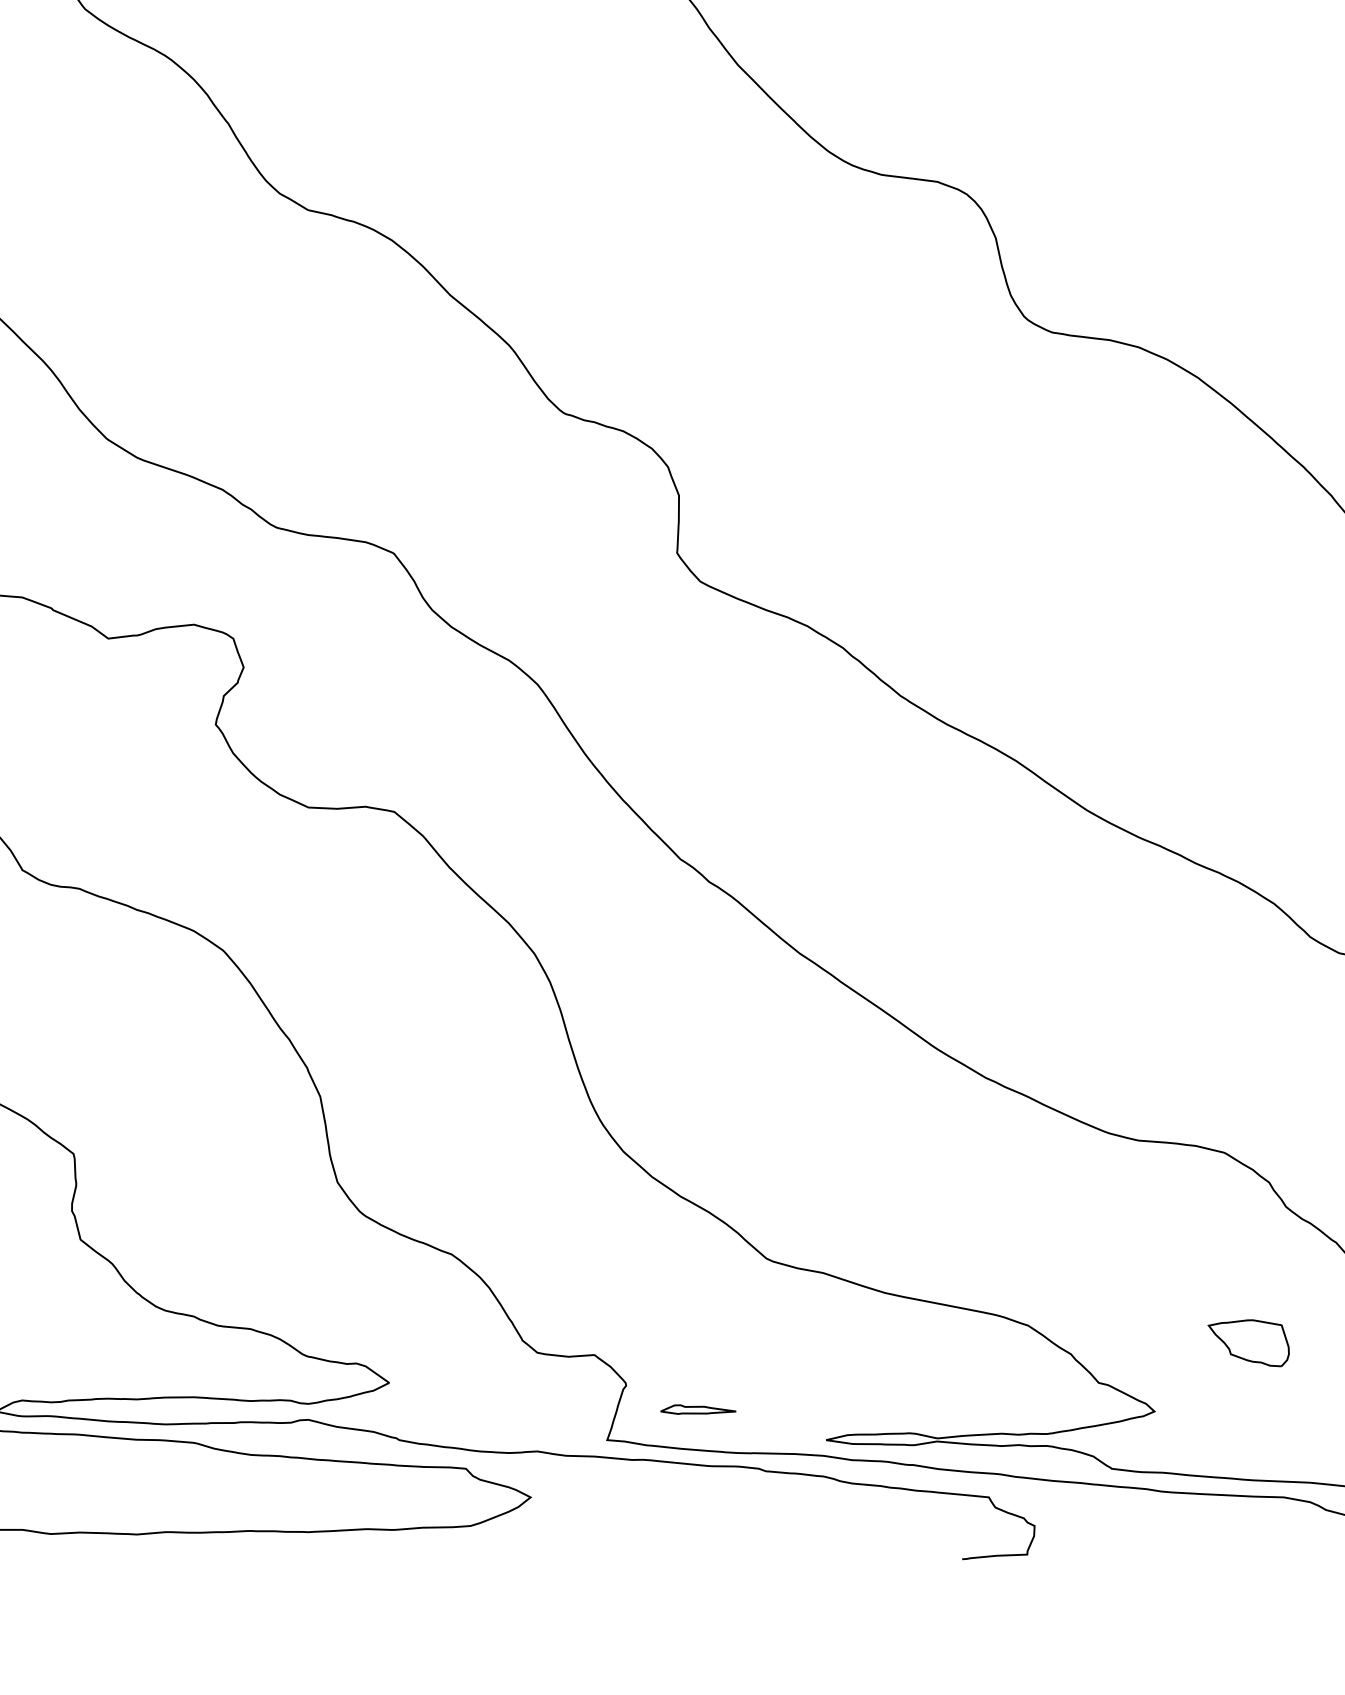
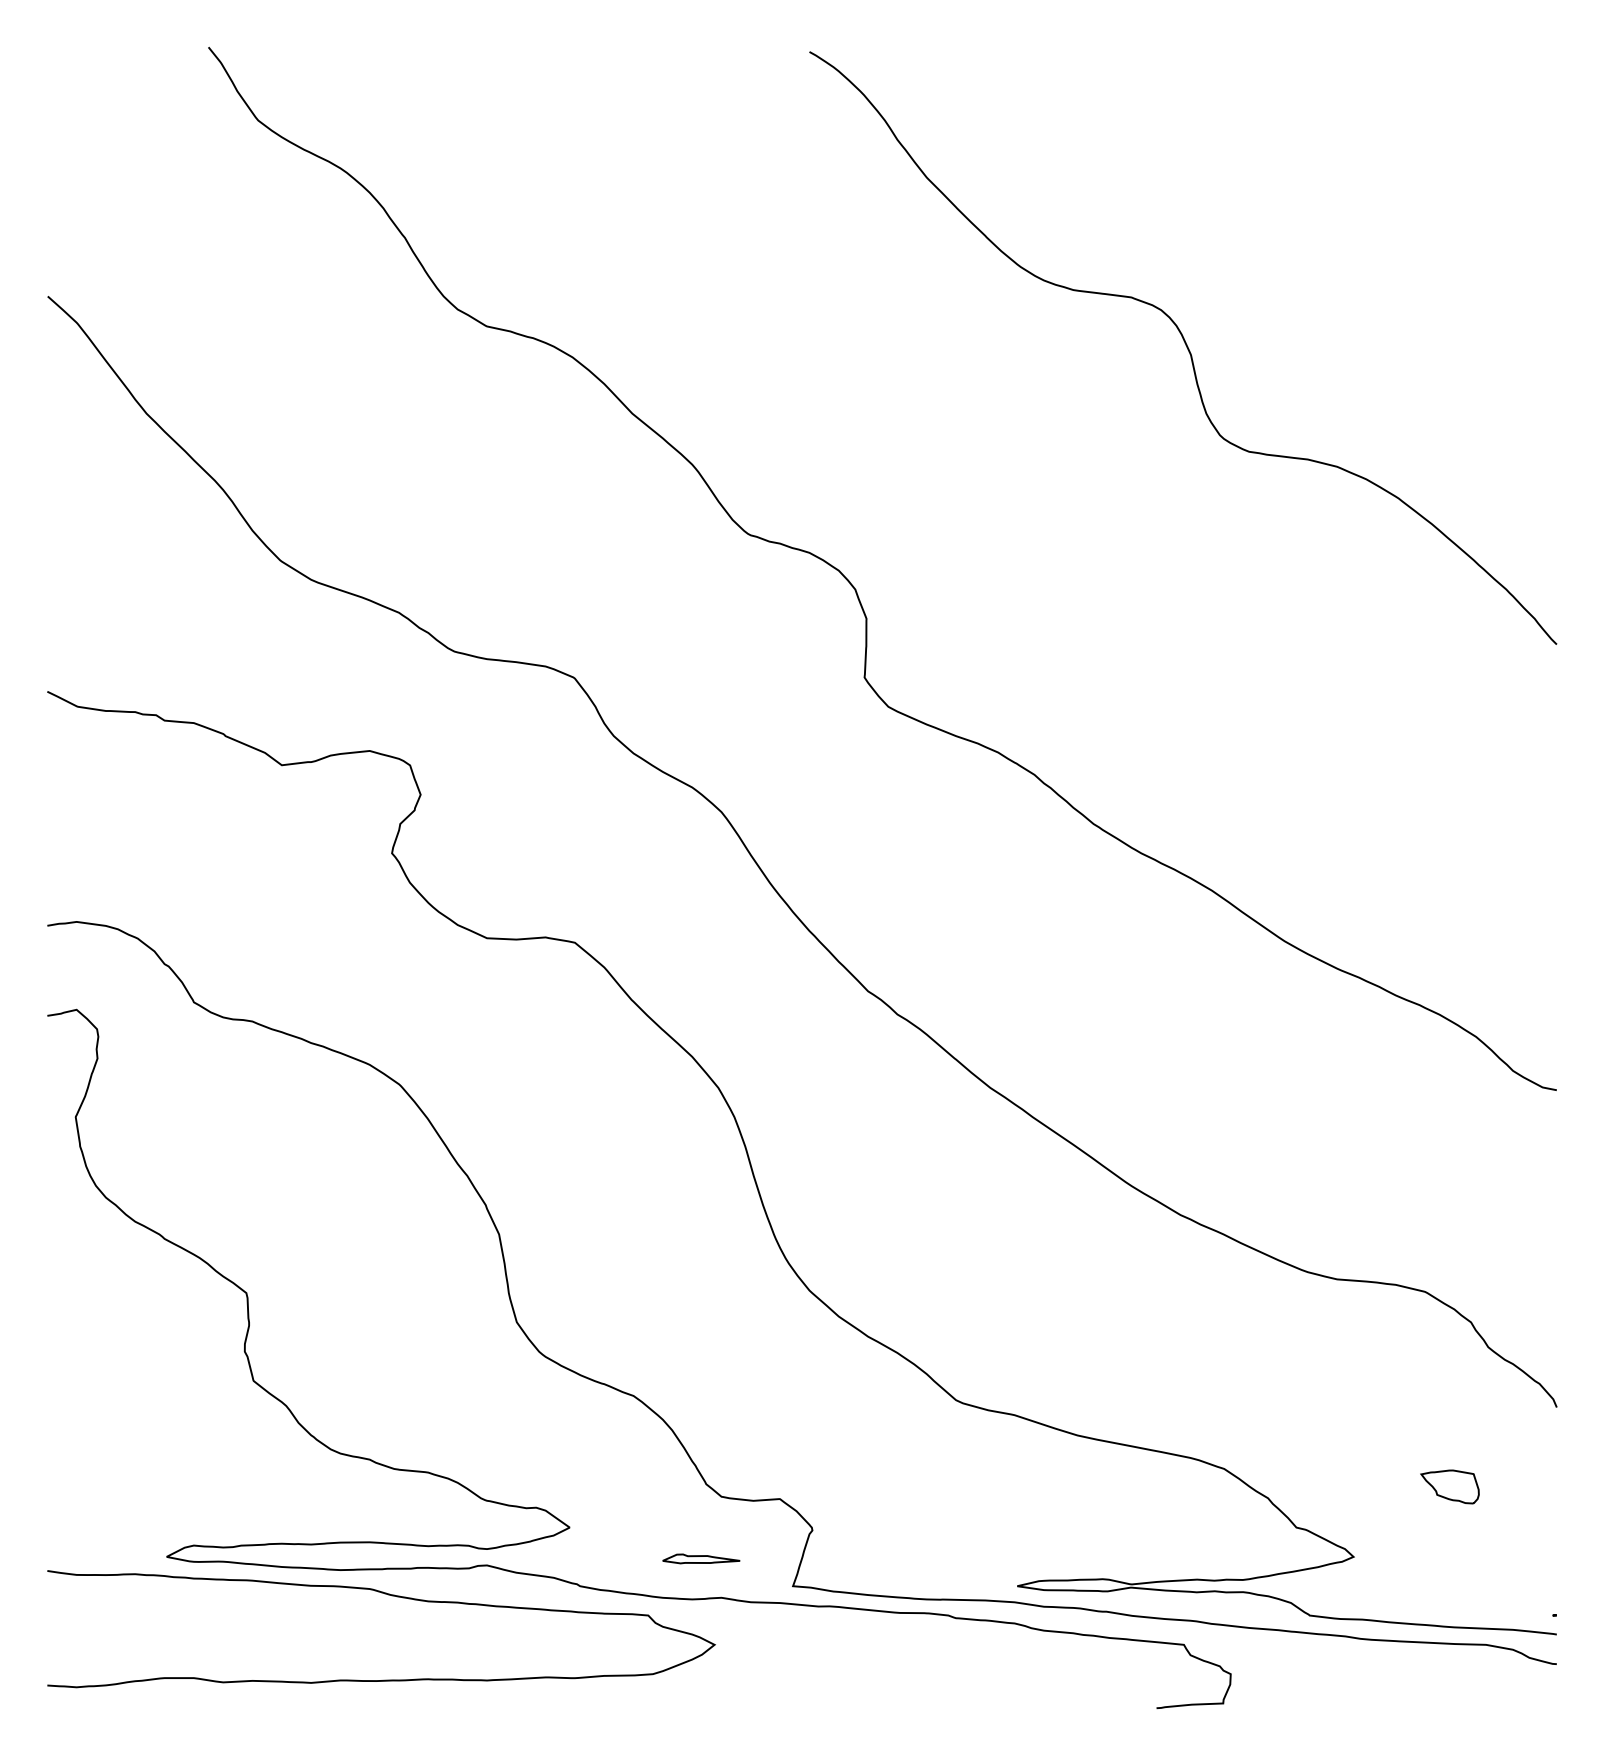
part: (1248, 1342) -> (1449, 1486), size x0.7
part: (698, 1409) -> (701, 1558), moved

